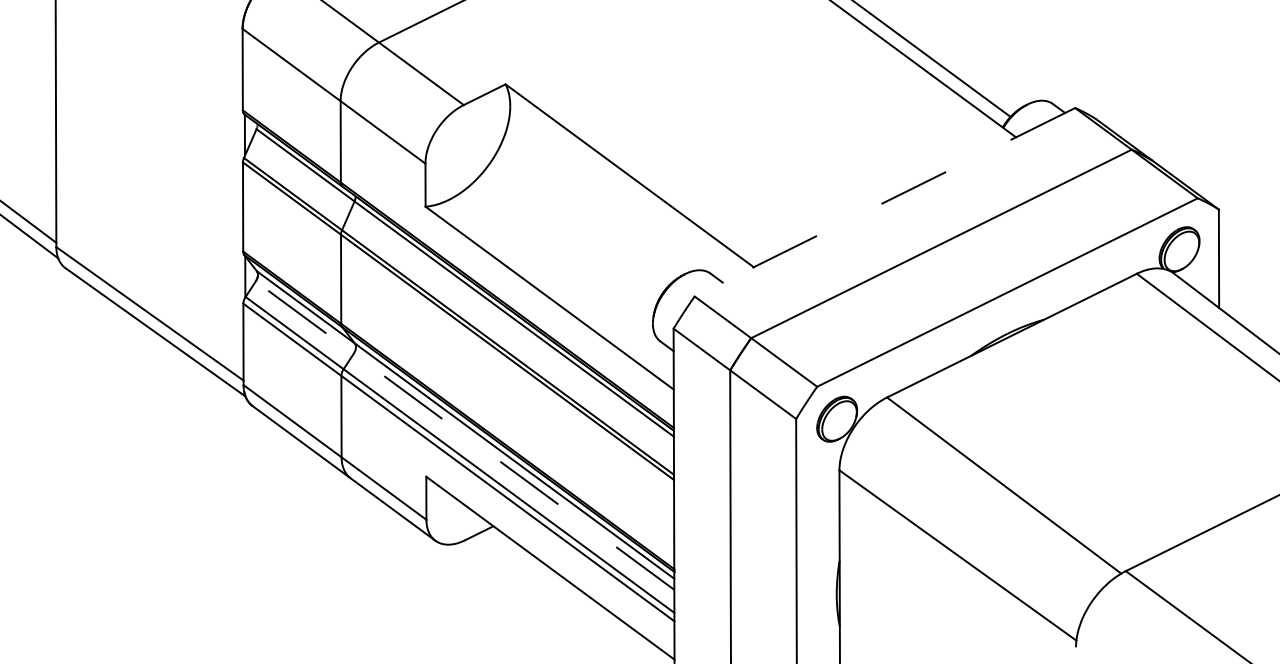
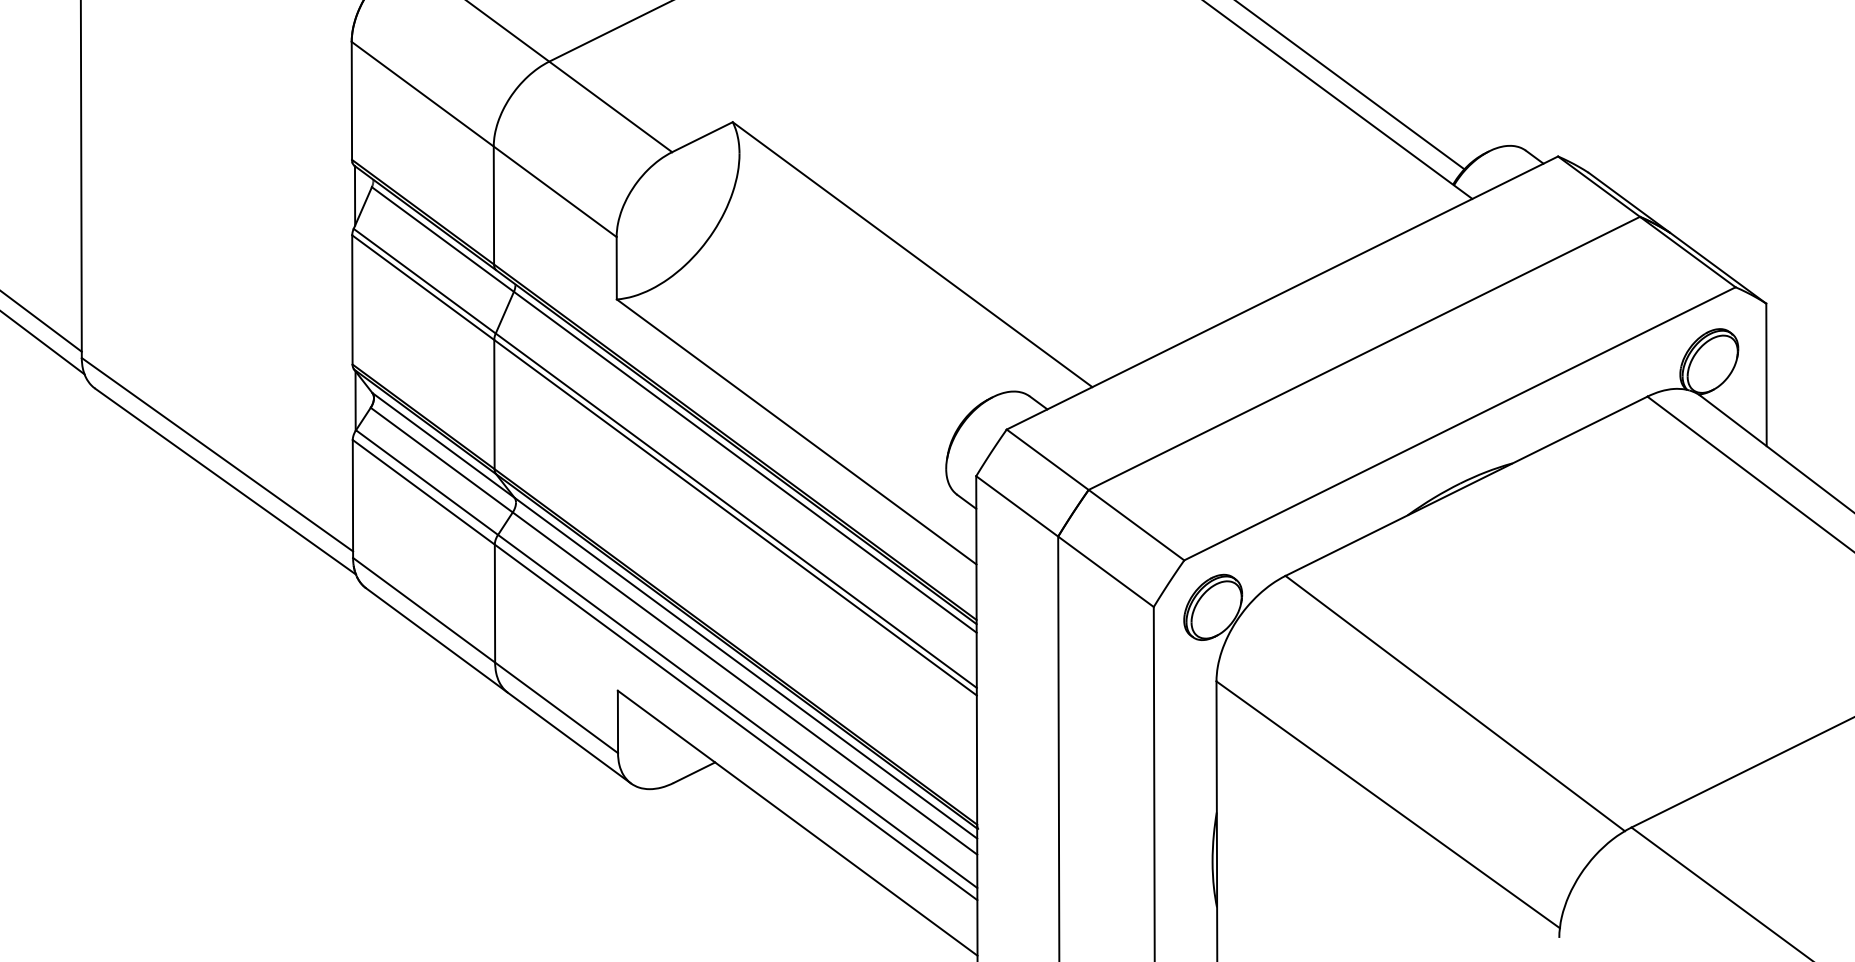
line: (884, 202) -> (1281, 293), dashed -> solid
line: (465, 435) -> (674, 630), dashed -> solid

